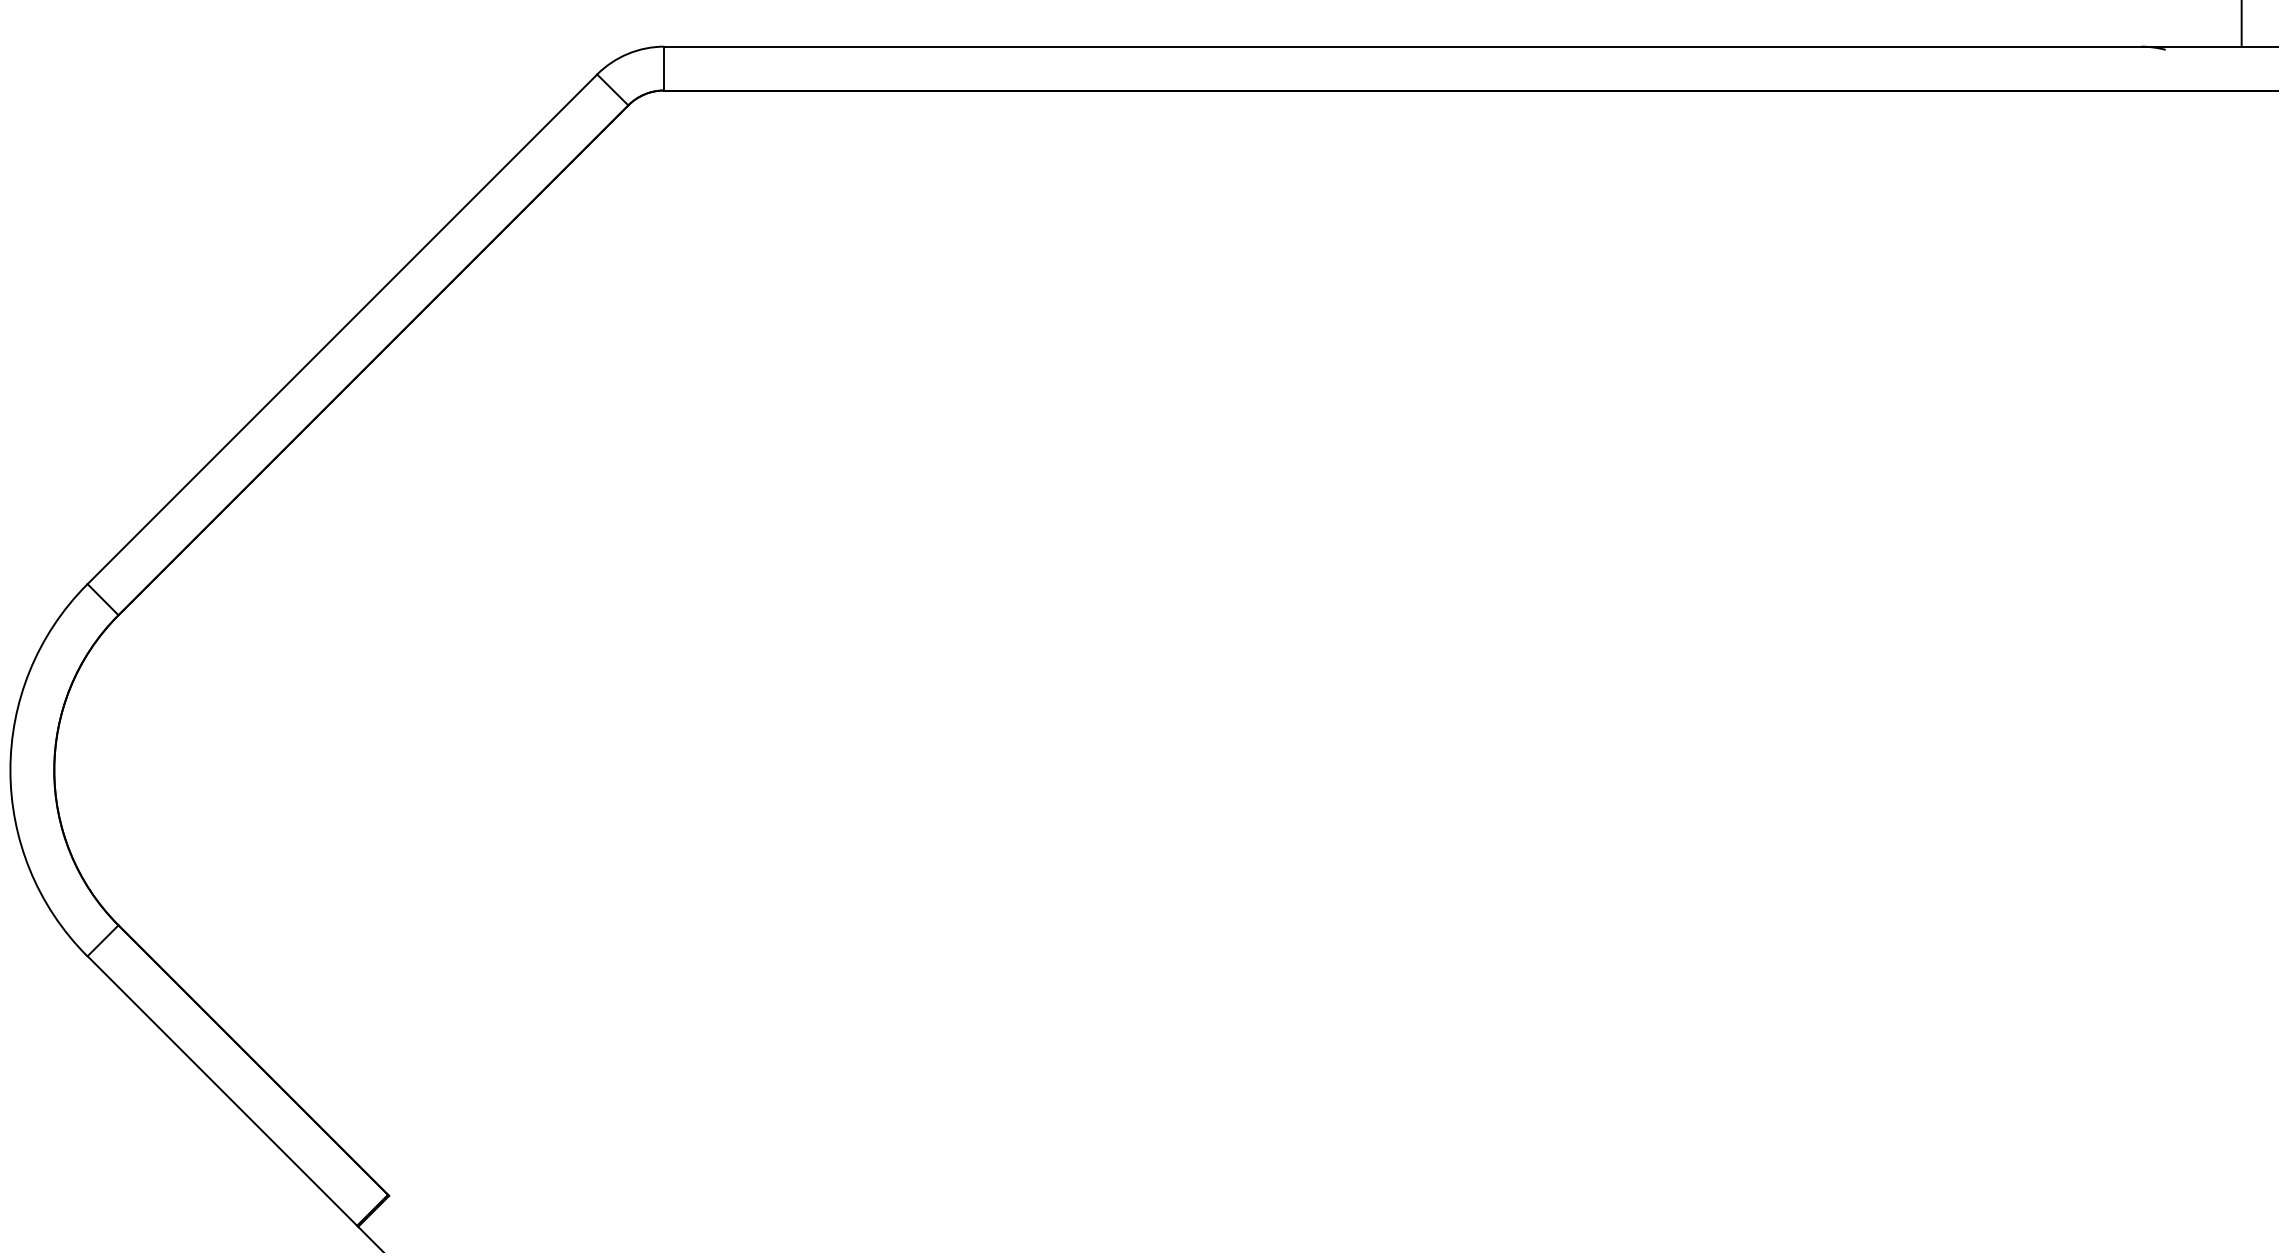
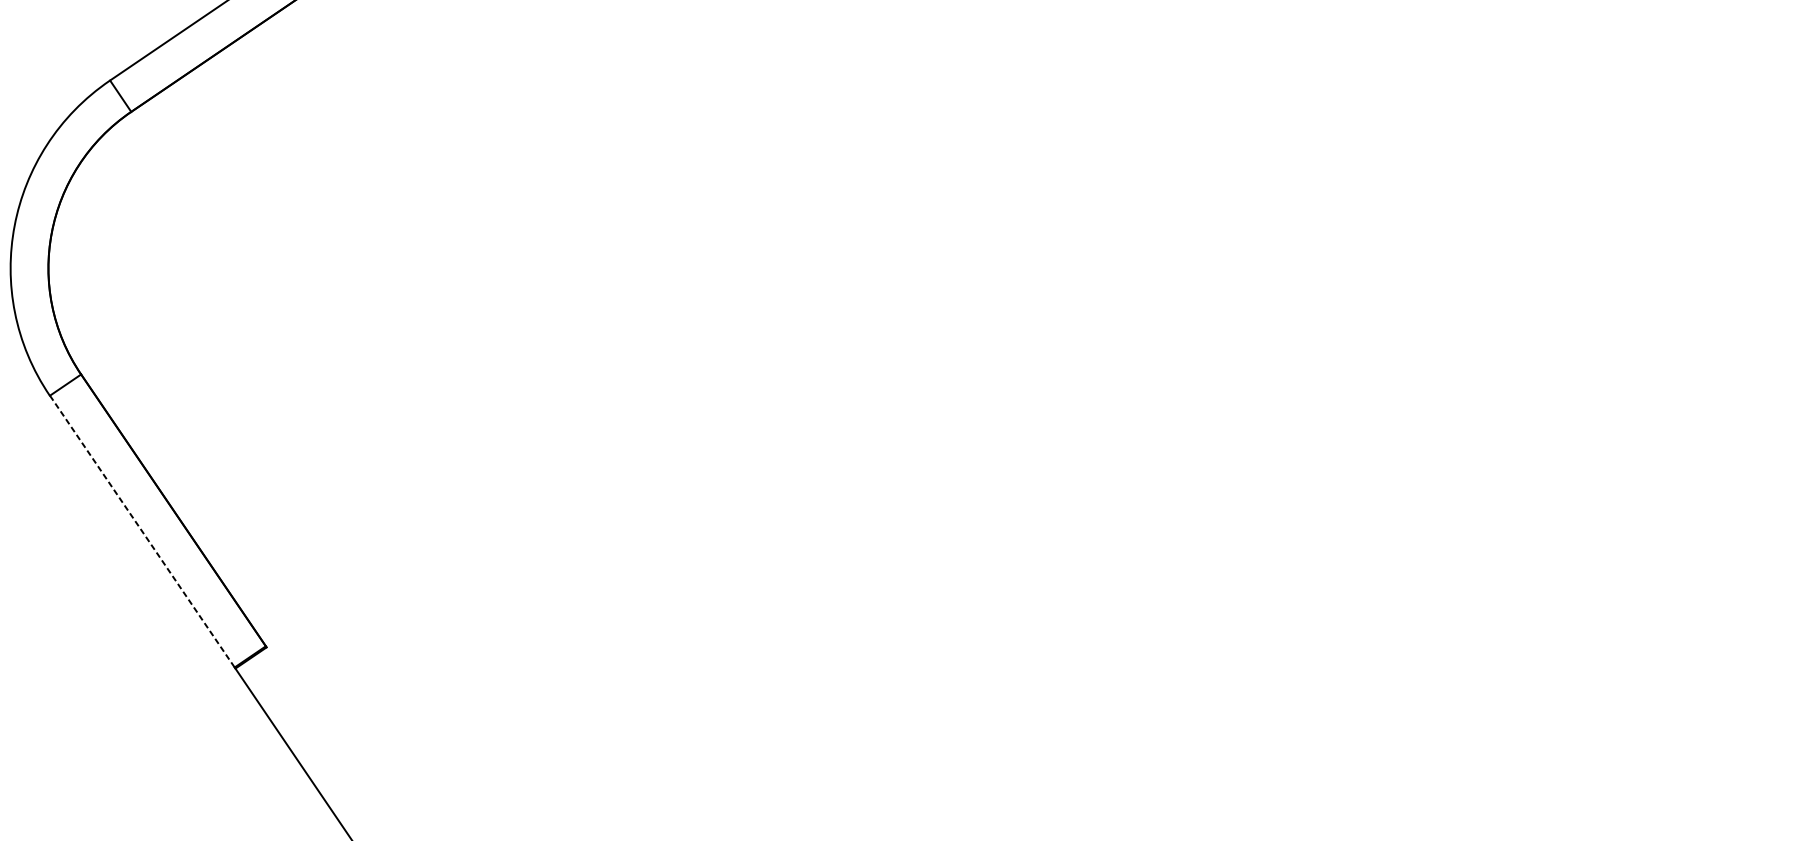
line: (222, 1091) -> (142, 532), solid -> dashed

